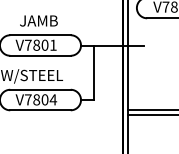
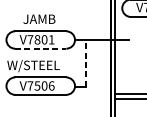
line: (41, 55) -> (41, 48), solid -> dashed
line: (94, 72) -> (86, 62), solid -> dashed
text: (45, 99) -> (44, 85), V7804 -> V7506

